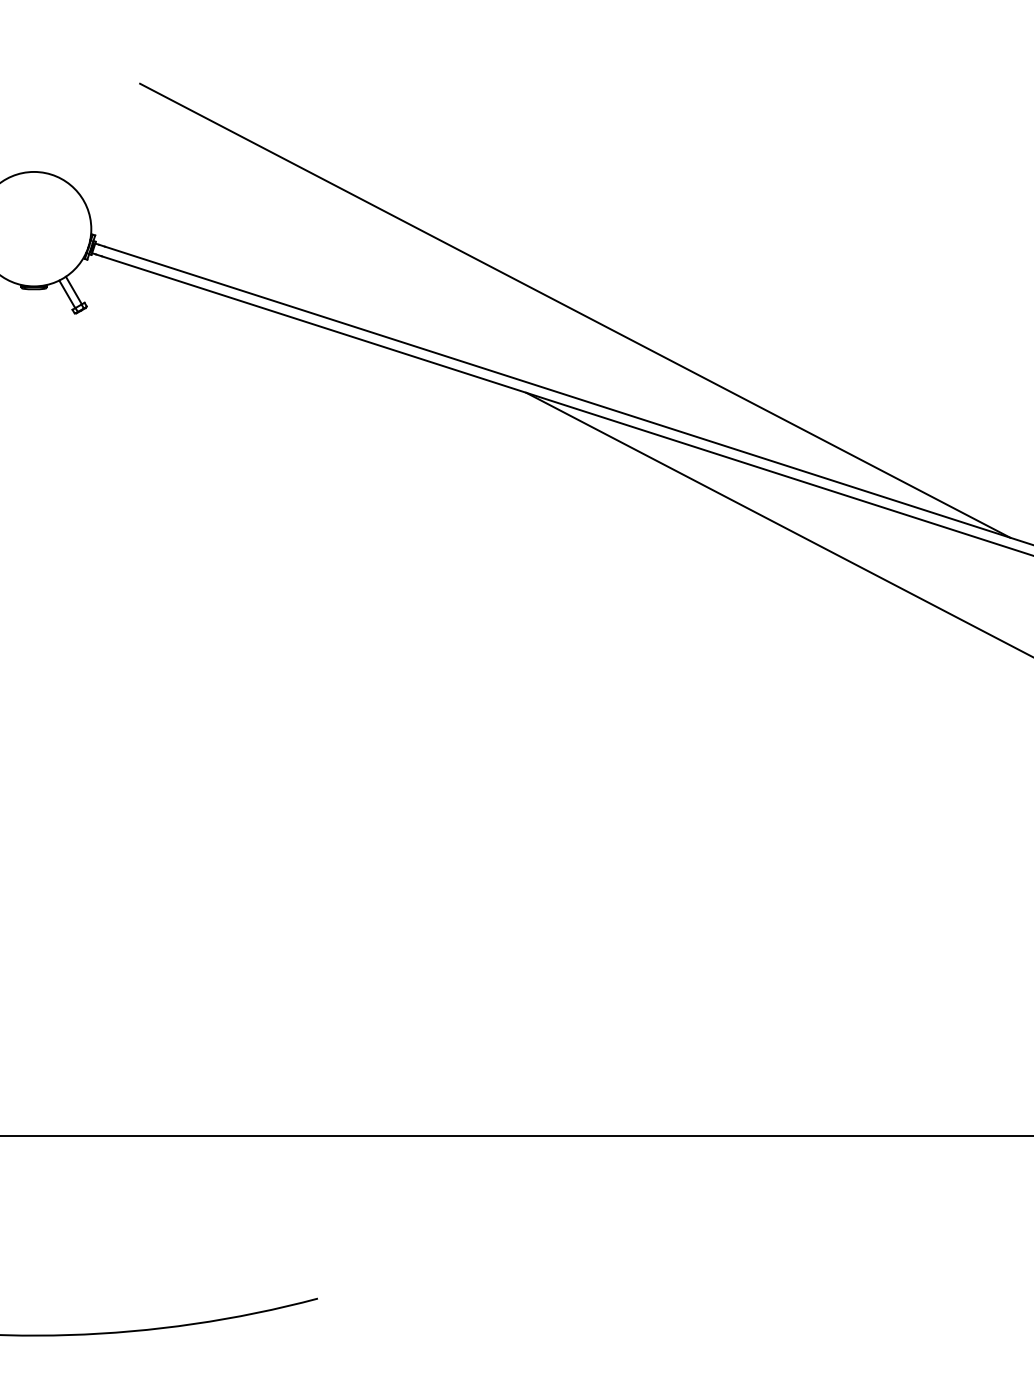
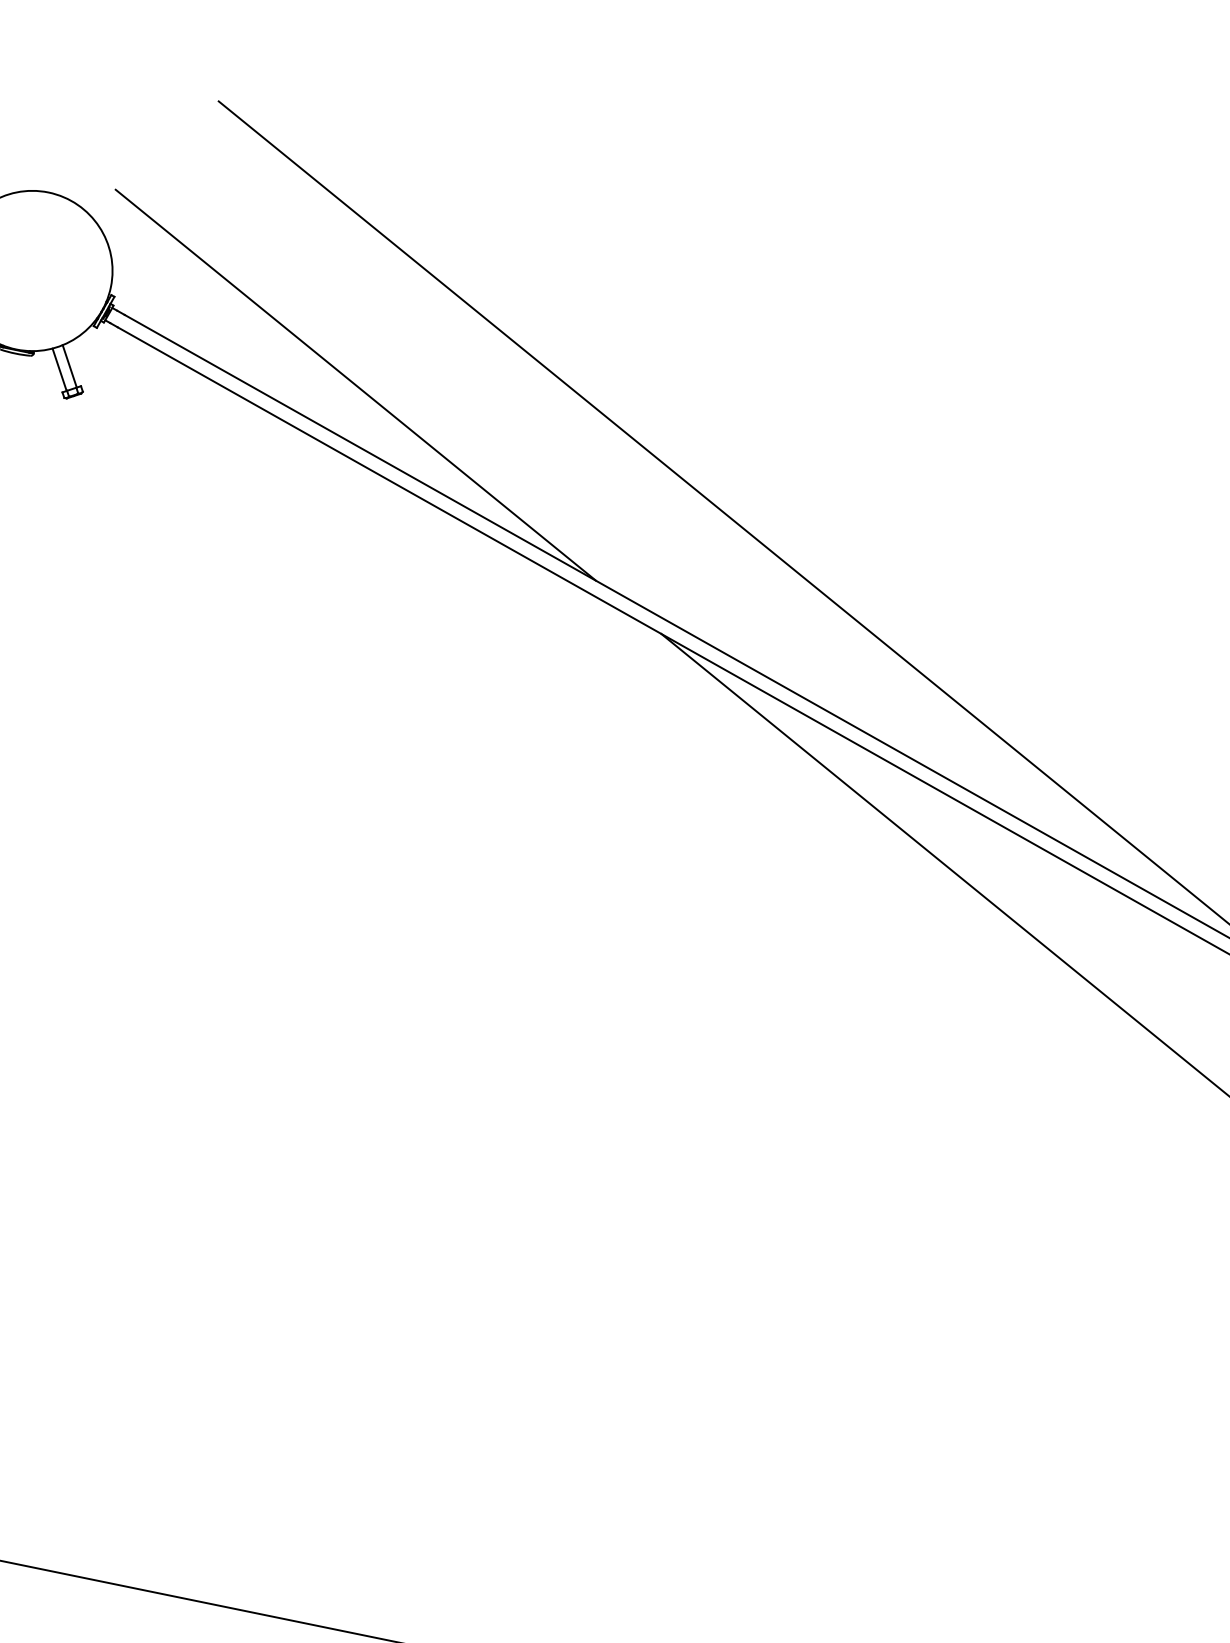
line: (276, 262) -> (355, 384), added

